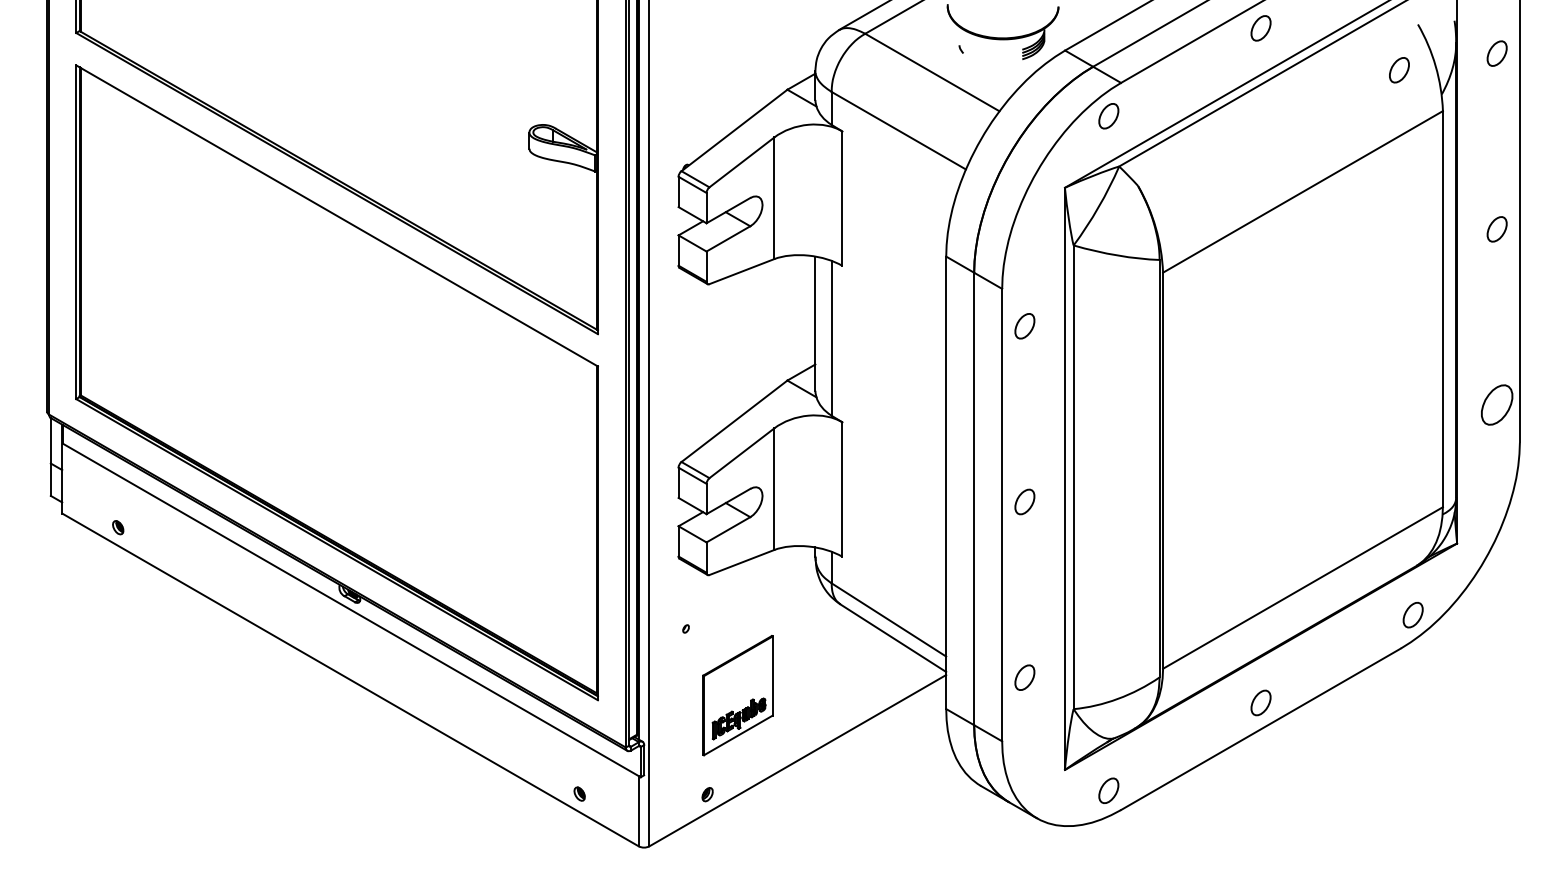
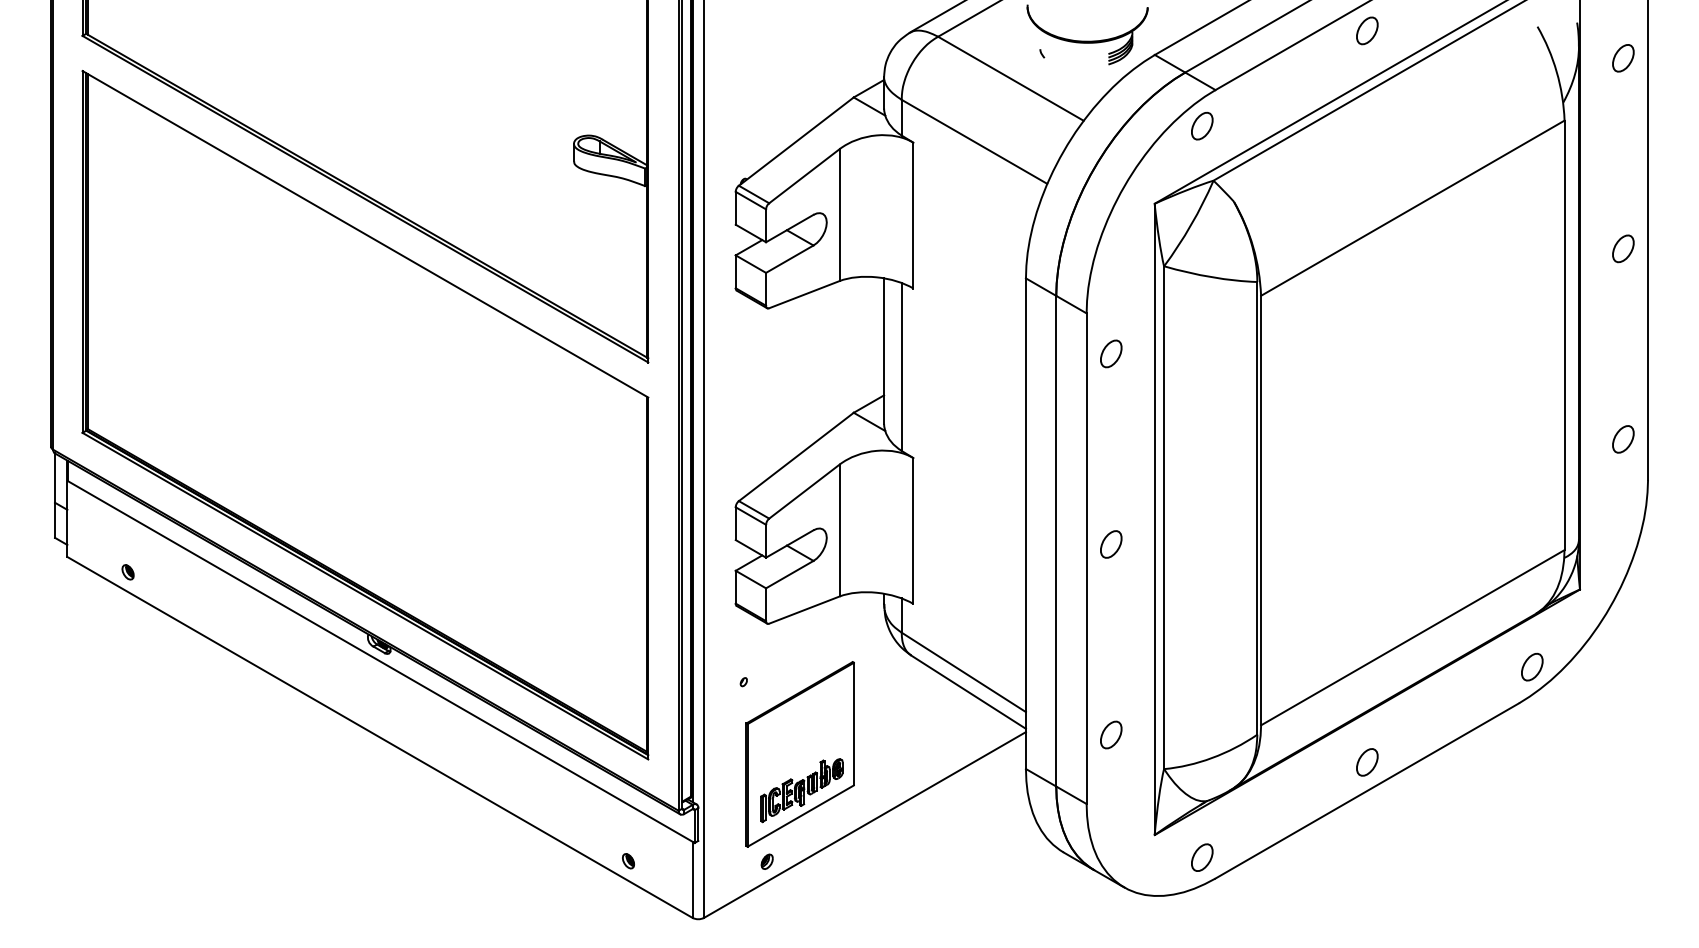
part: (1399, 70) -> (1517, 76), removed
part: (1497, 405) -> (1623, 439), size x0.62
part: (737, 695) -> (799, 754), size x1.43

